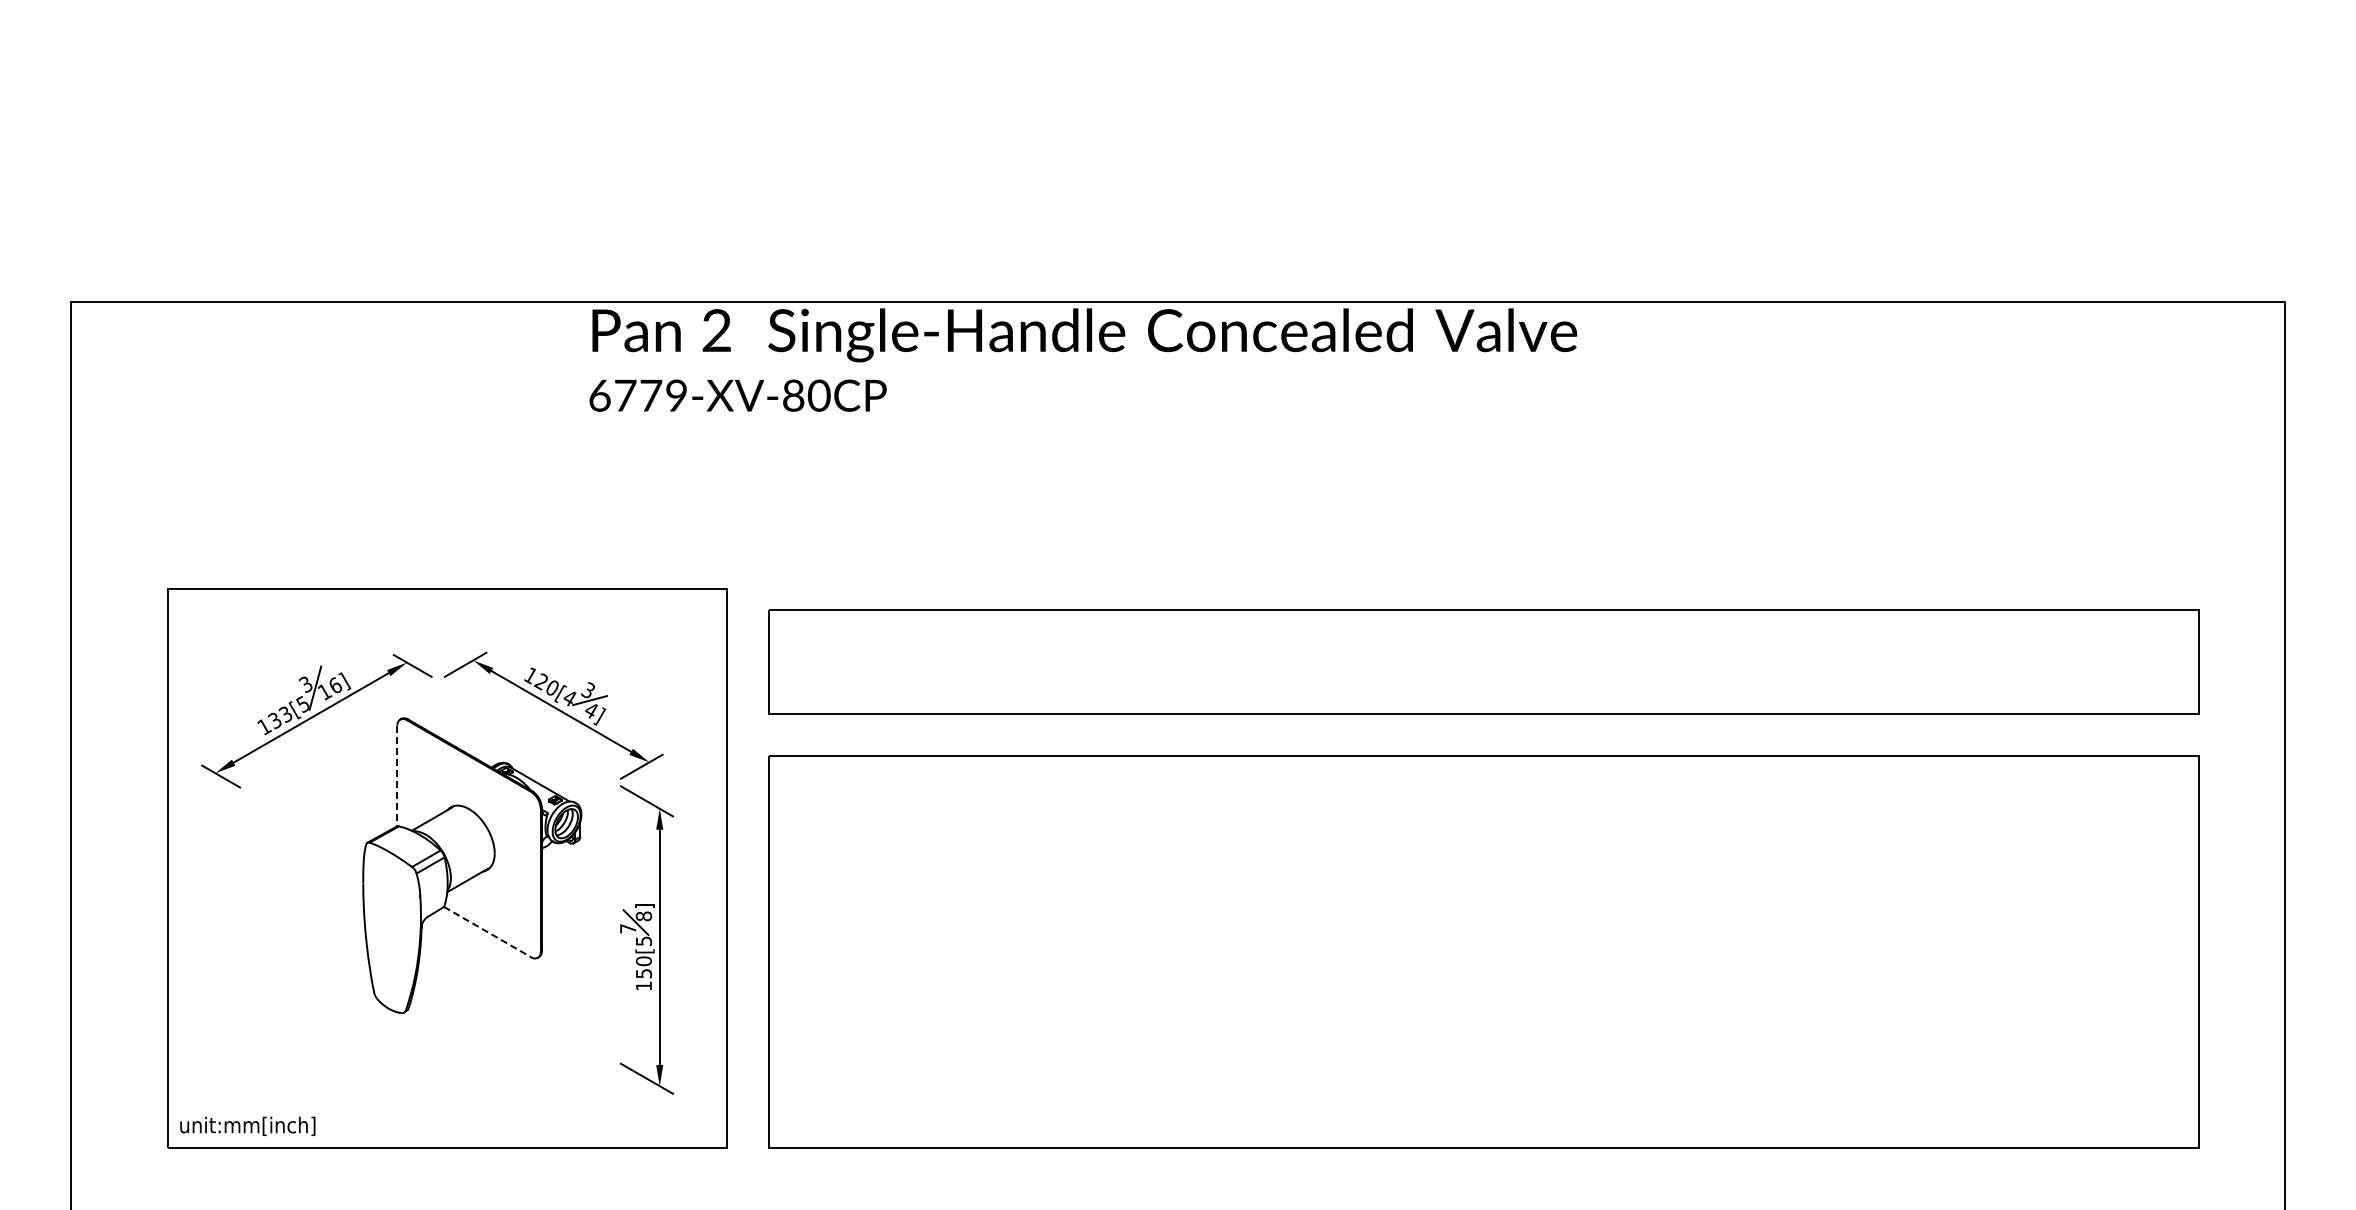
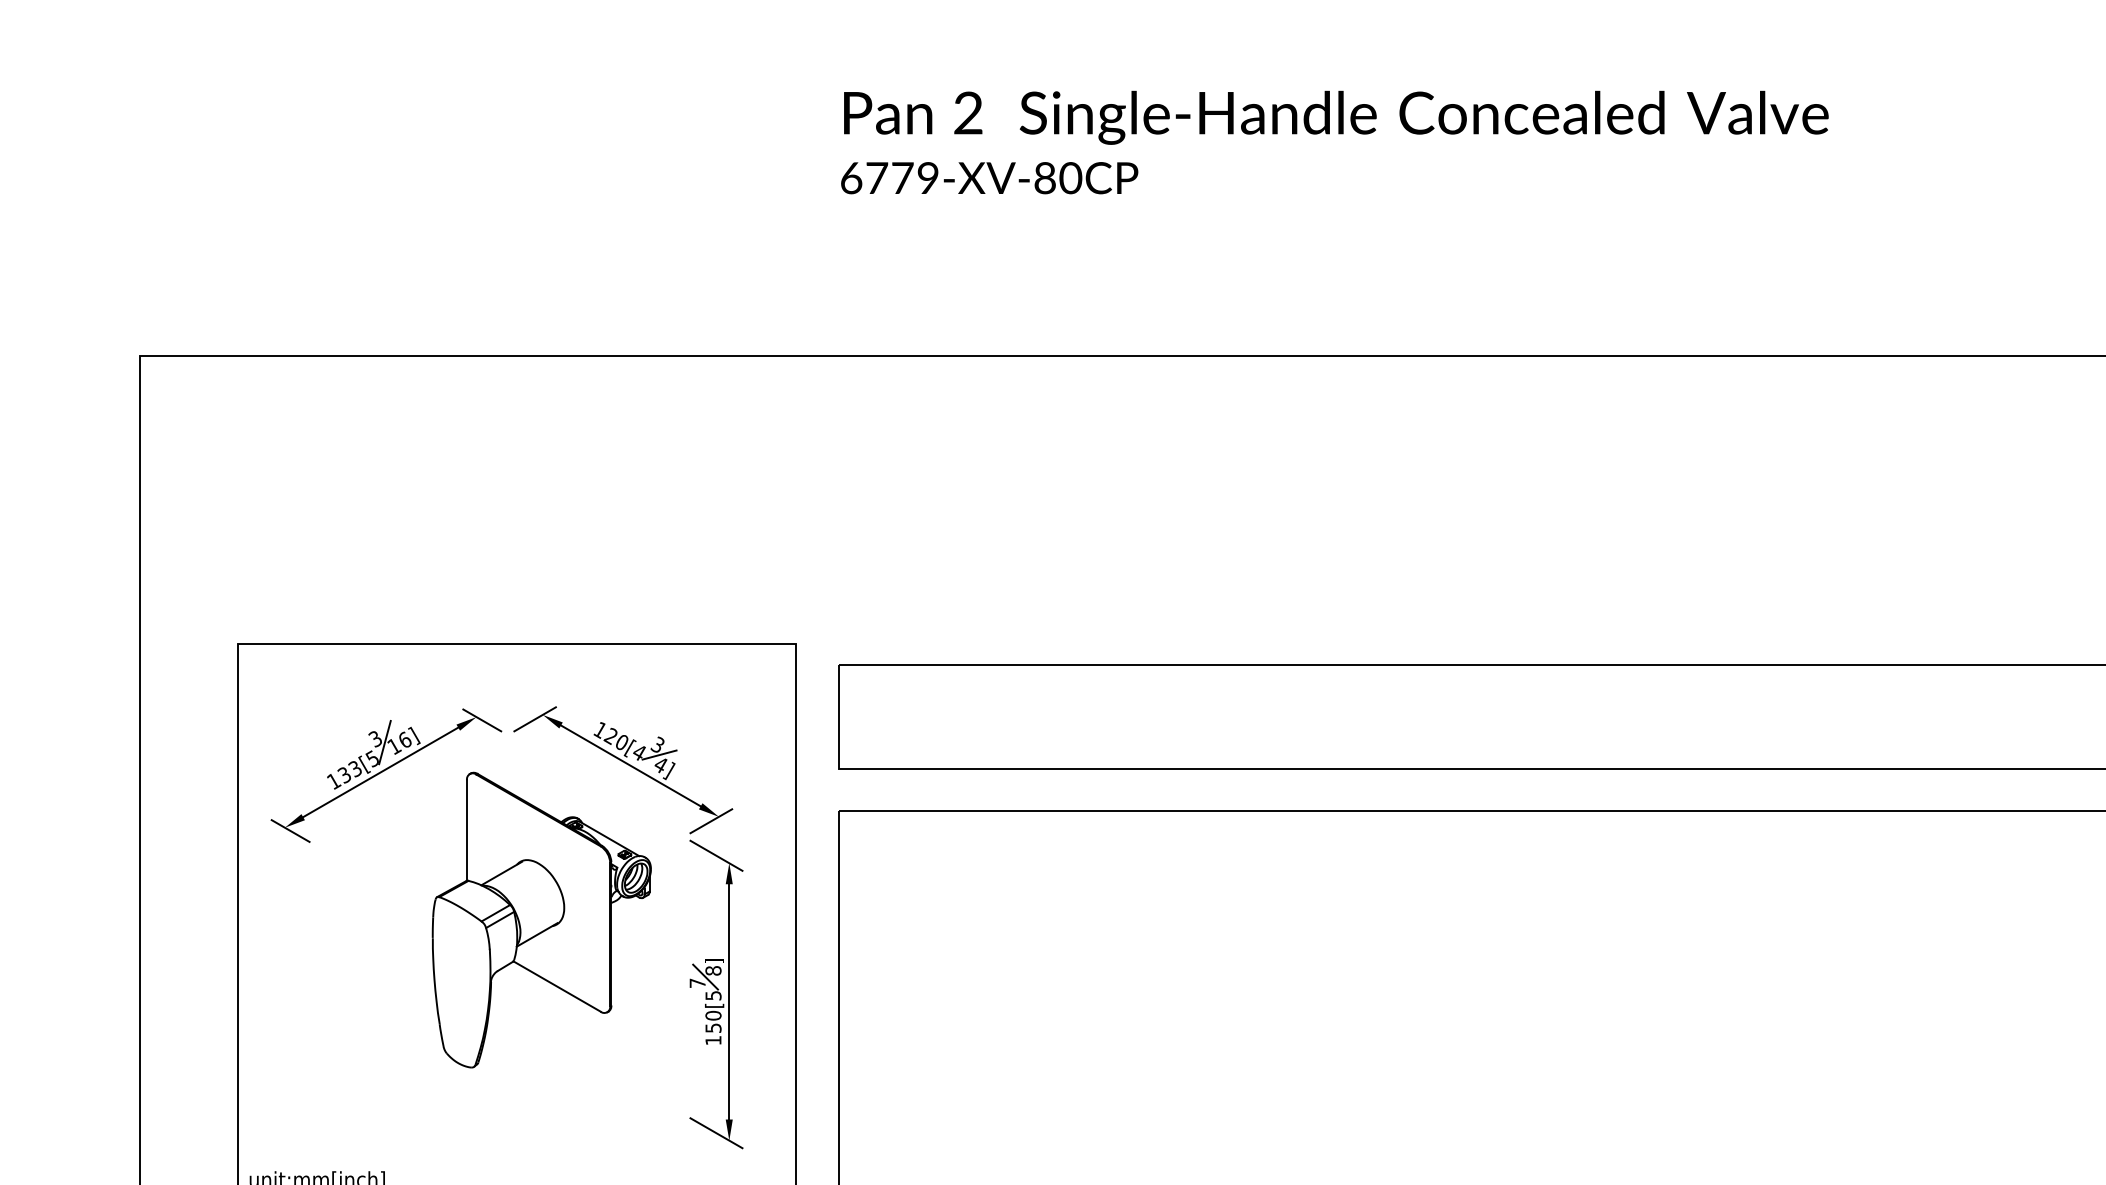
text: (1083, 359) -> (1335, 141), moved
line: (397, 776) -> (467, 830), dashed -> solid
line: (487, 932) -> (557, 986), dashed -> solid

